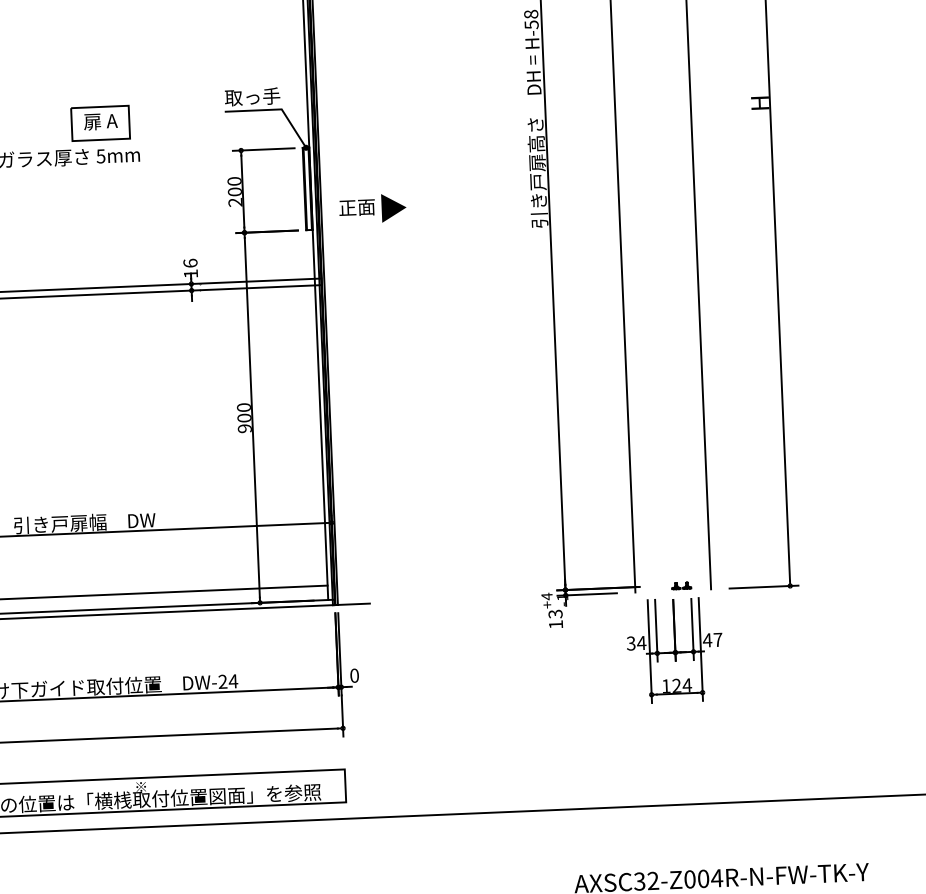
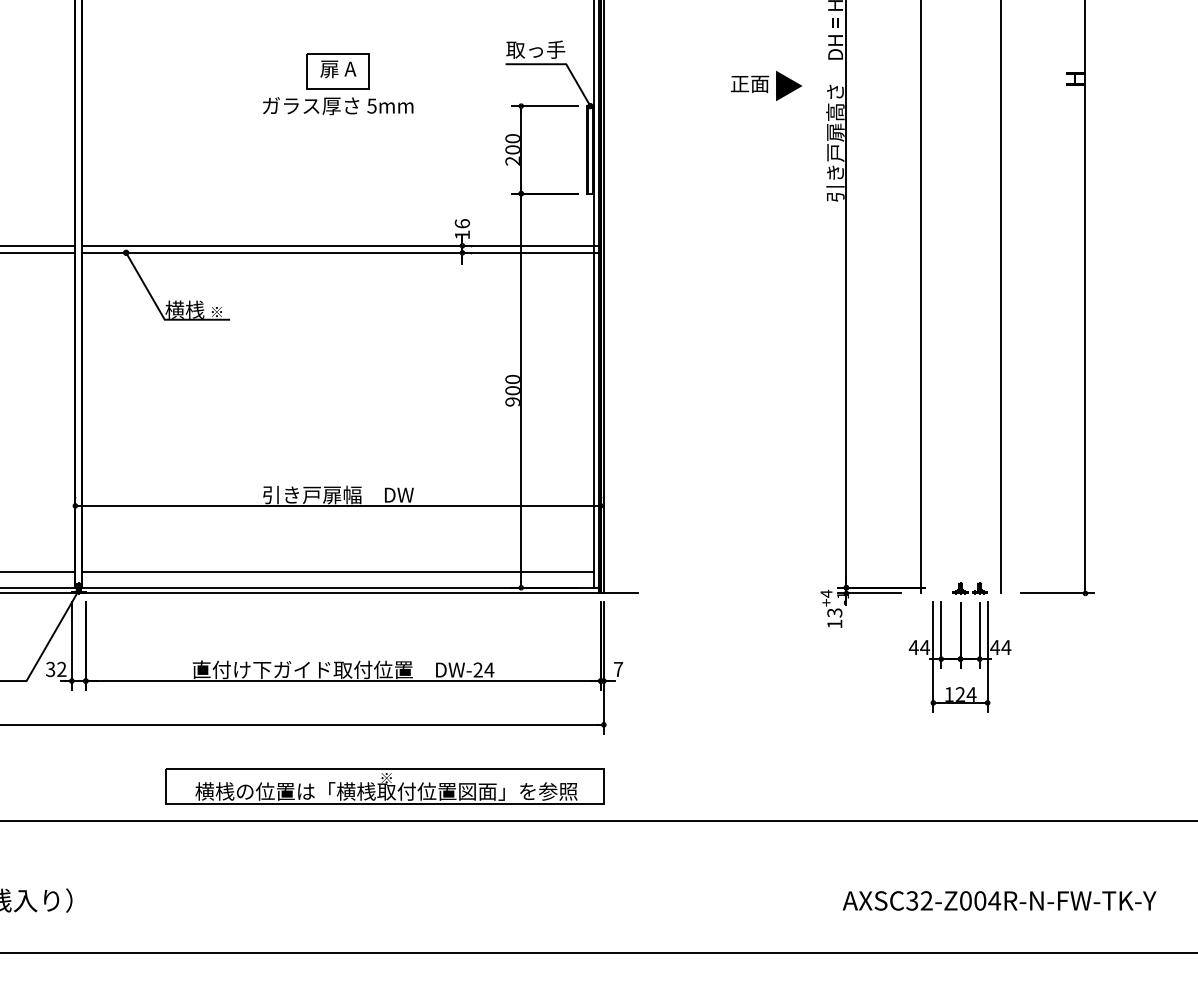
part: (100, 123) -> (337, 71), moved
text: (372, 208) -> (766, 85), moved
part: (681, 585) -> (969, 588), size x1.67
text: (718, 639) -> (1006, 647), 47 -> 44
text: (630, 643) -> (913, 647), 34 -> 44
text: (354, 675) -> (618, 669), 0 -> 7

